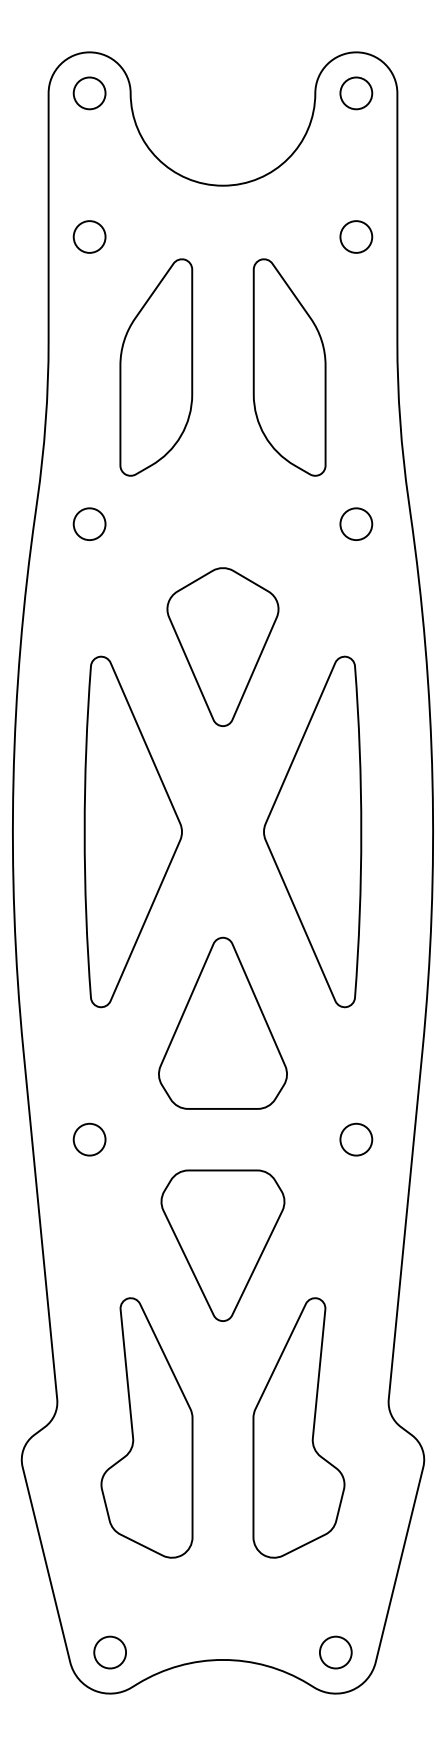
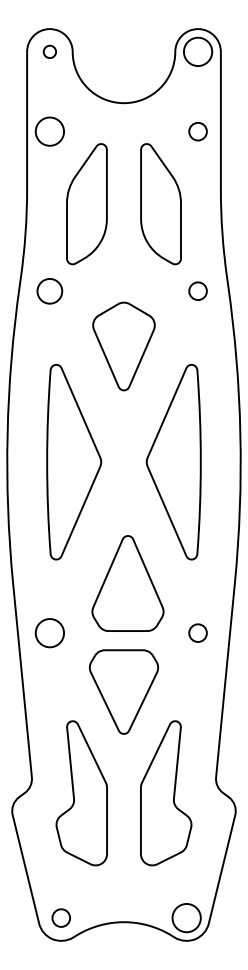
circle: (88, 92) -> (49, 51), size x0.7
circle: (355, 92) -> (197, 51), size x1.6
circle: (88, 236) -> (49, 131), size x1.6
circle: (88, 522) -> (49, 290), size x1.4
part: (222, 647) -> (123, 346), moved
part: (222, 1023) -> (127, 583), moved
circle: (88, 1138) -> (49, 632), size x1.6
circle: (335, 1651) -> (186, 917), size x1.6

